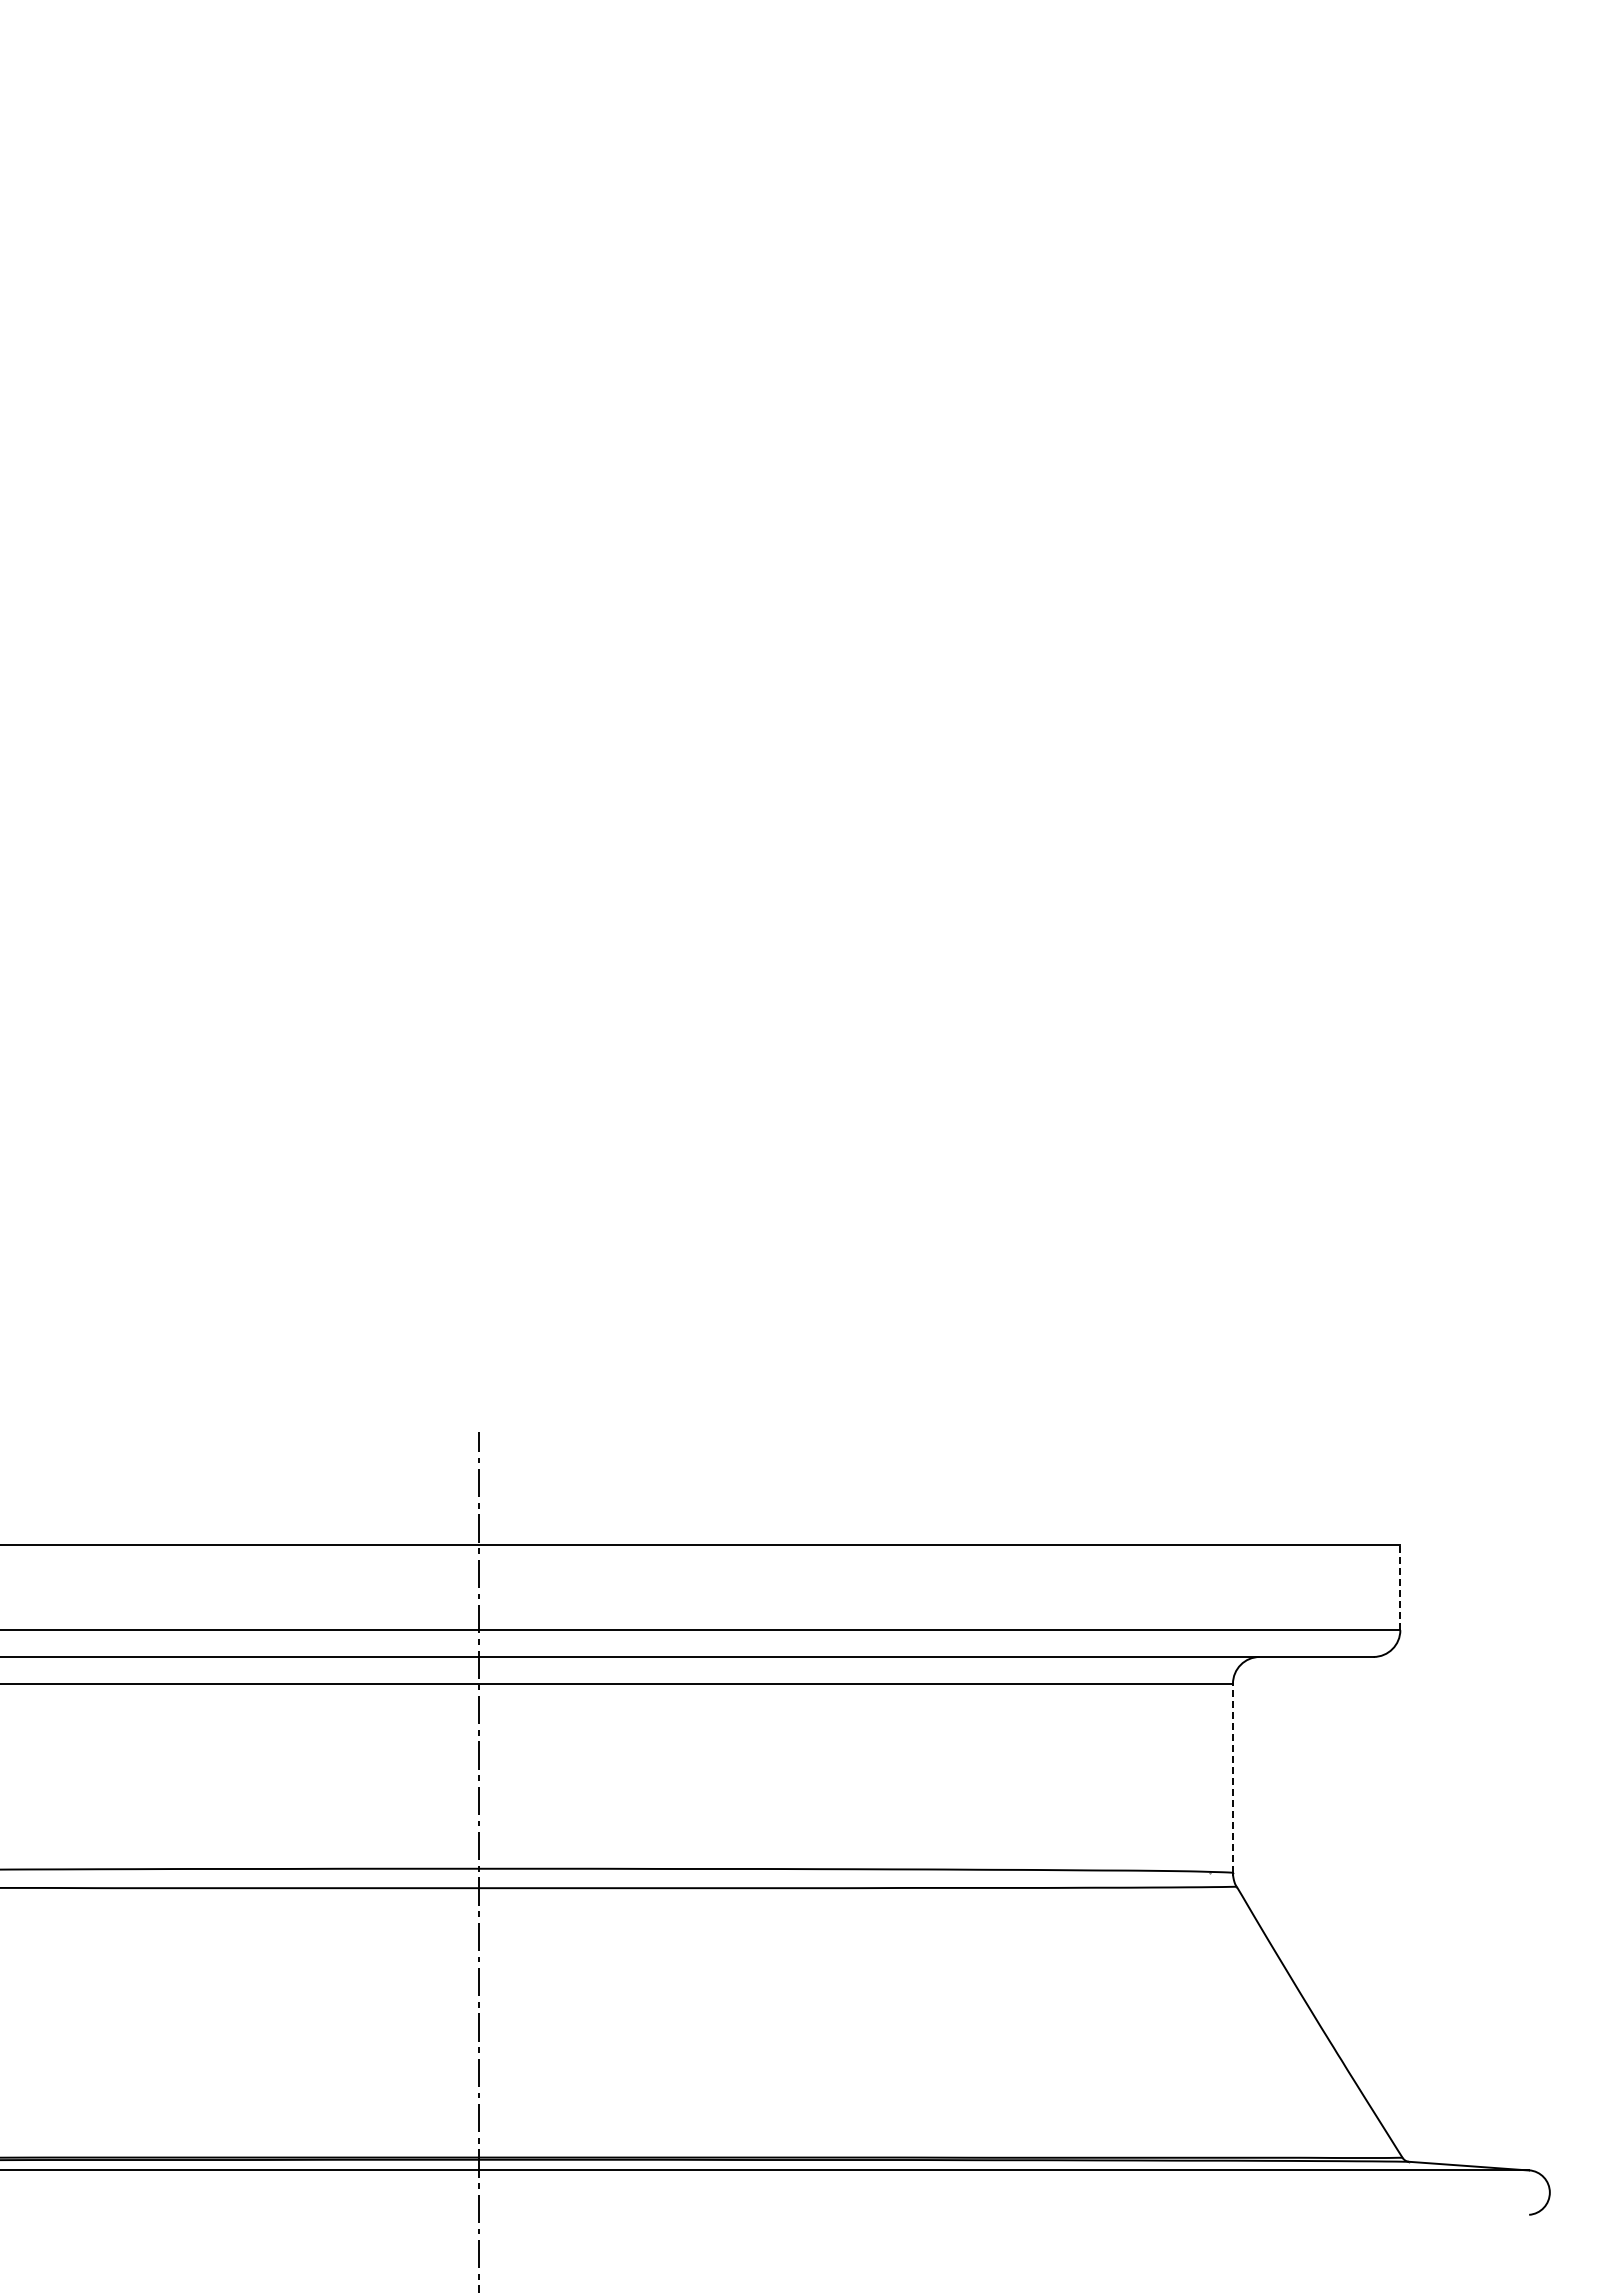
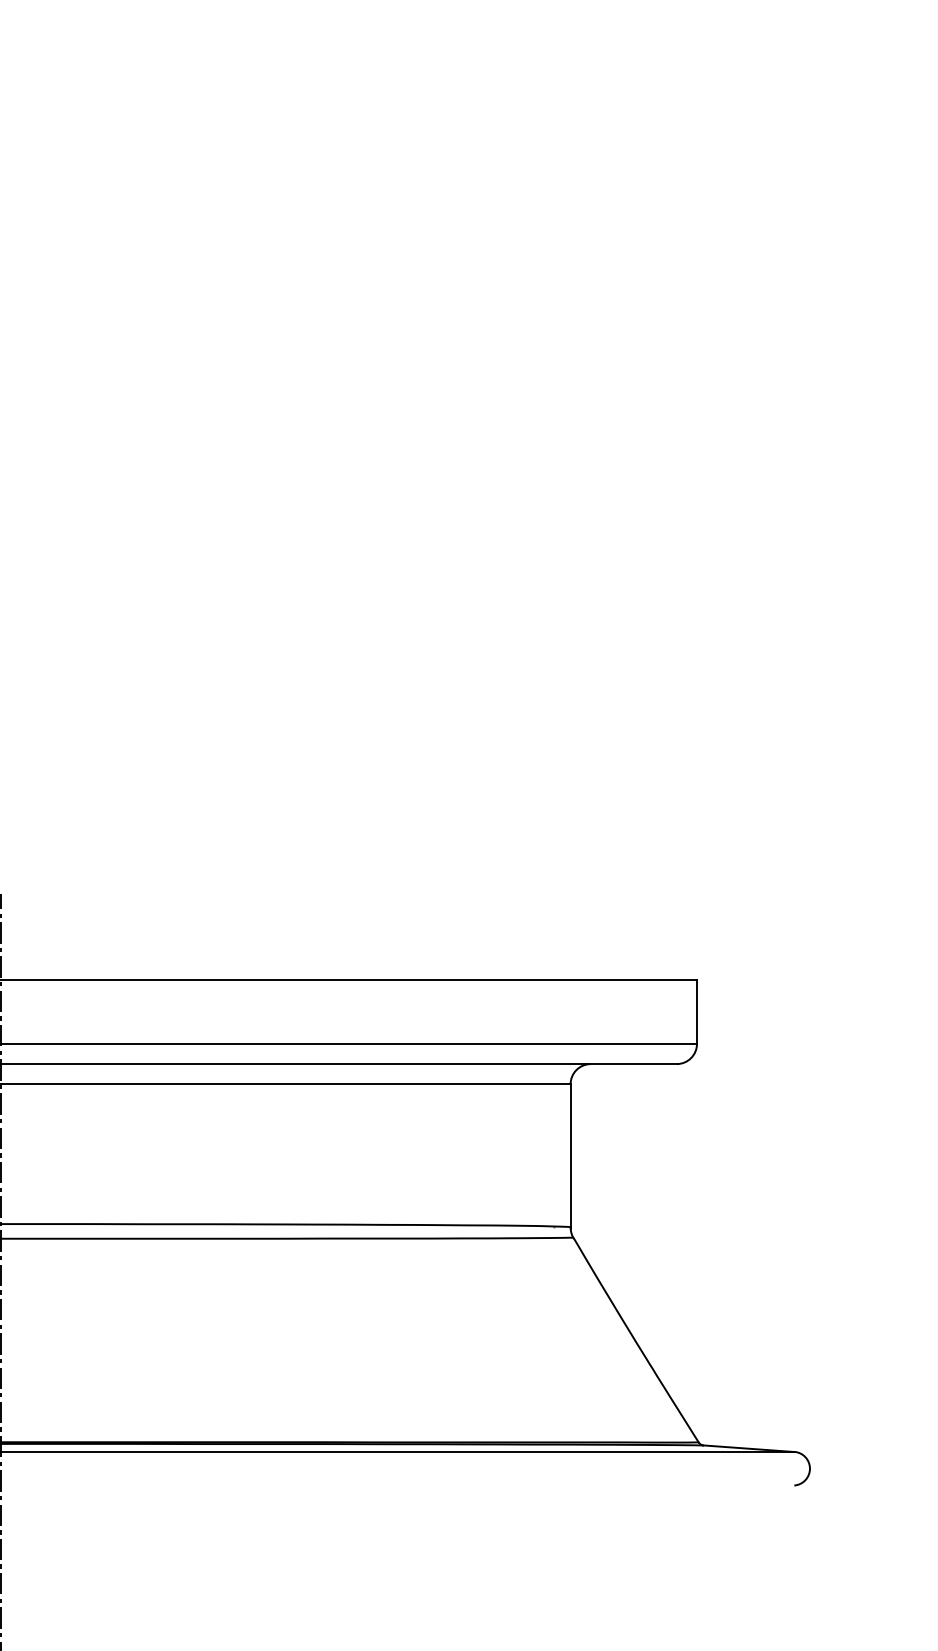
line: (1400, 1587) -> (697, 1011), dashed -> solid
line: (1232, 1778) -> (570, 1155), dashed -> solid

